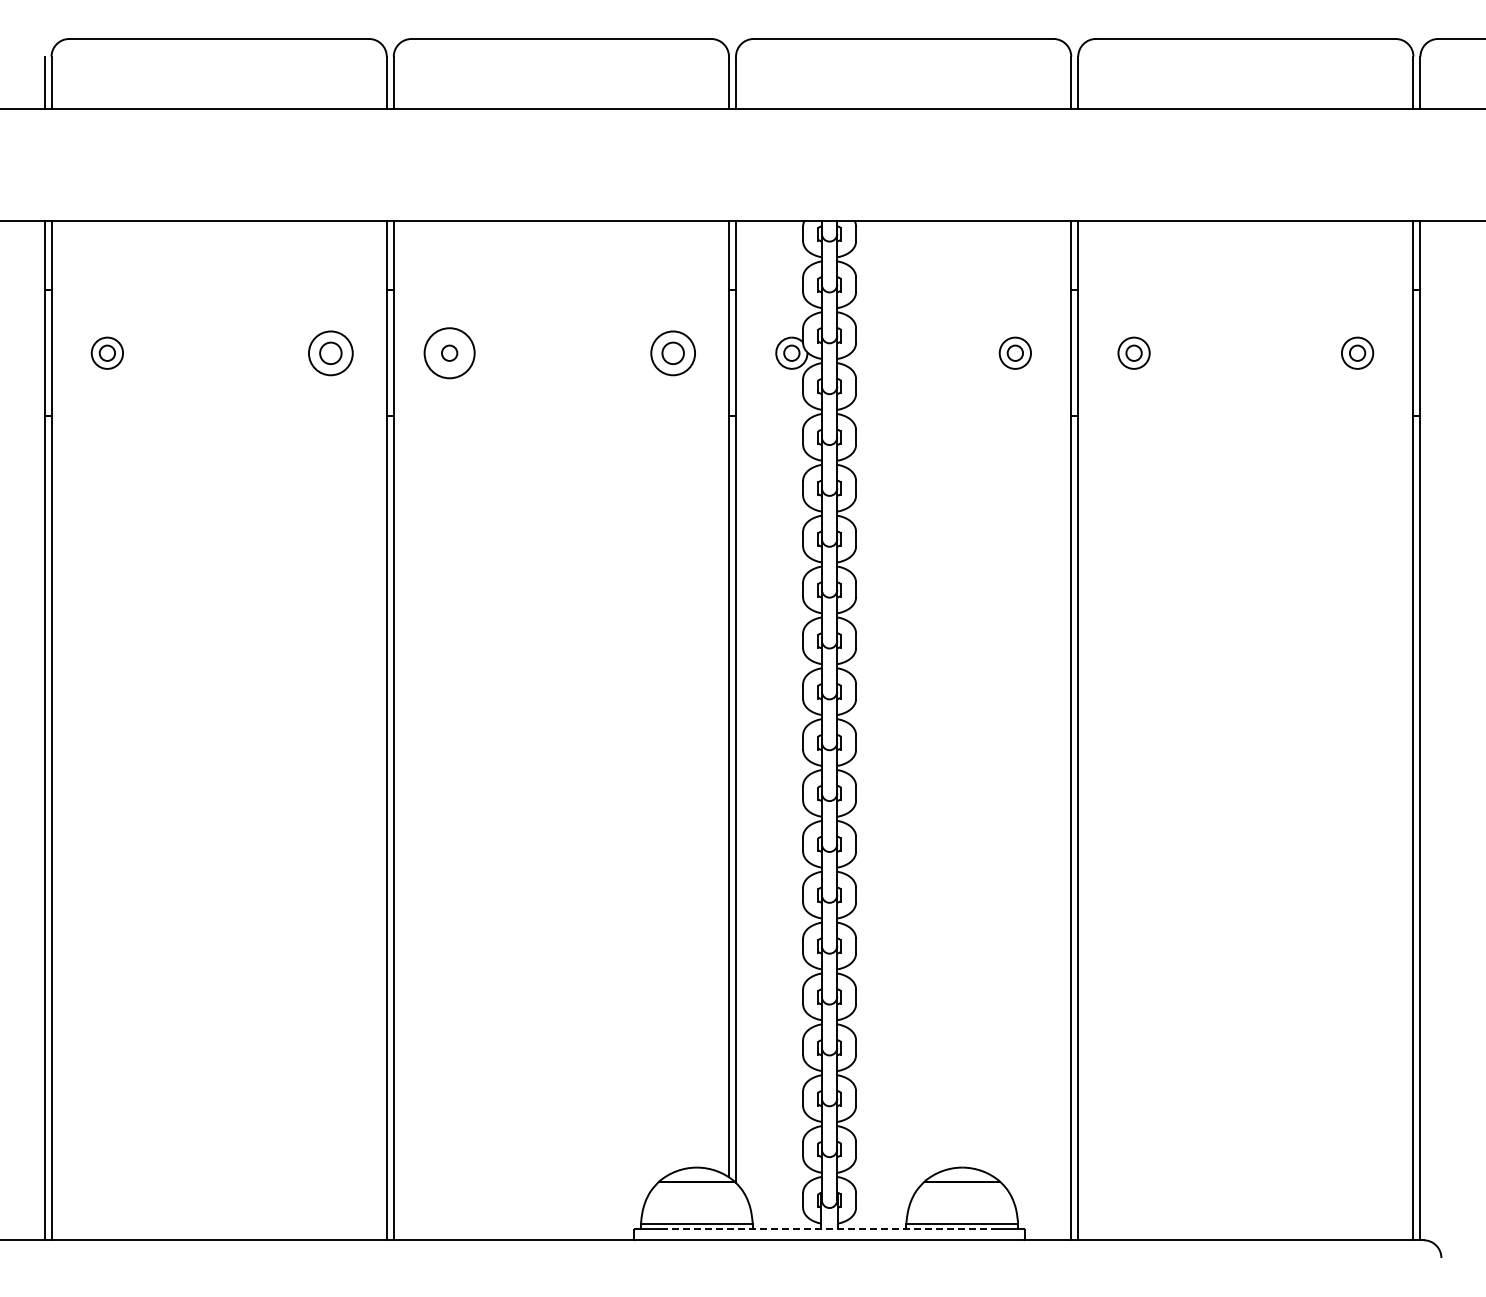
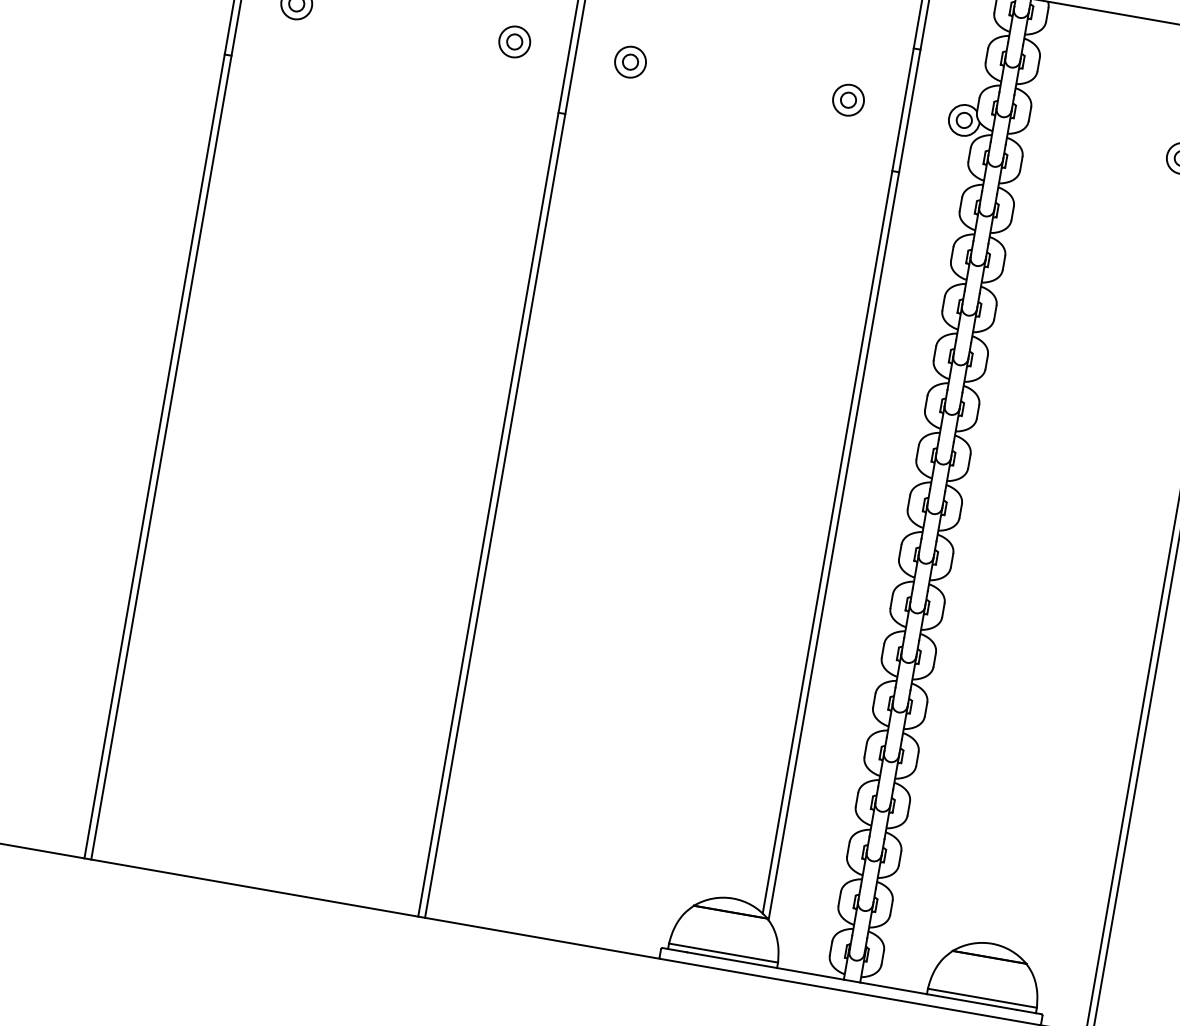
part: (330, 352) -> (514, 41), size x0.71
circle: (449, 352) -> (630, 61), size x0.62
part: (672, 352) -> (848, 99), size x0.71
line: (830, 1229) -> (852, 981), dashed -> solid

